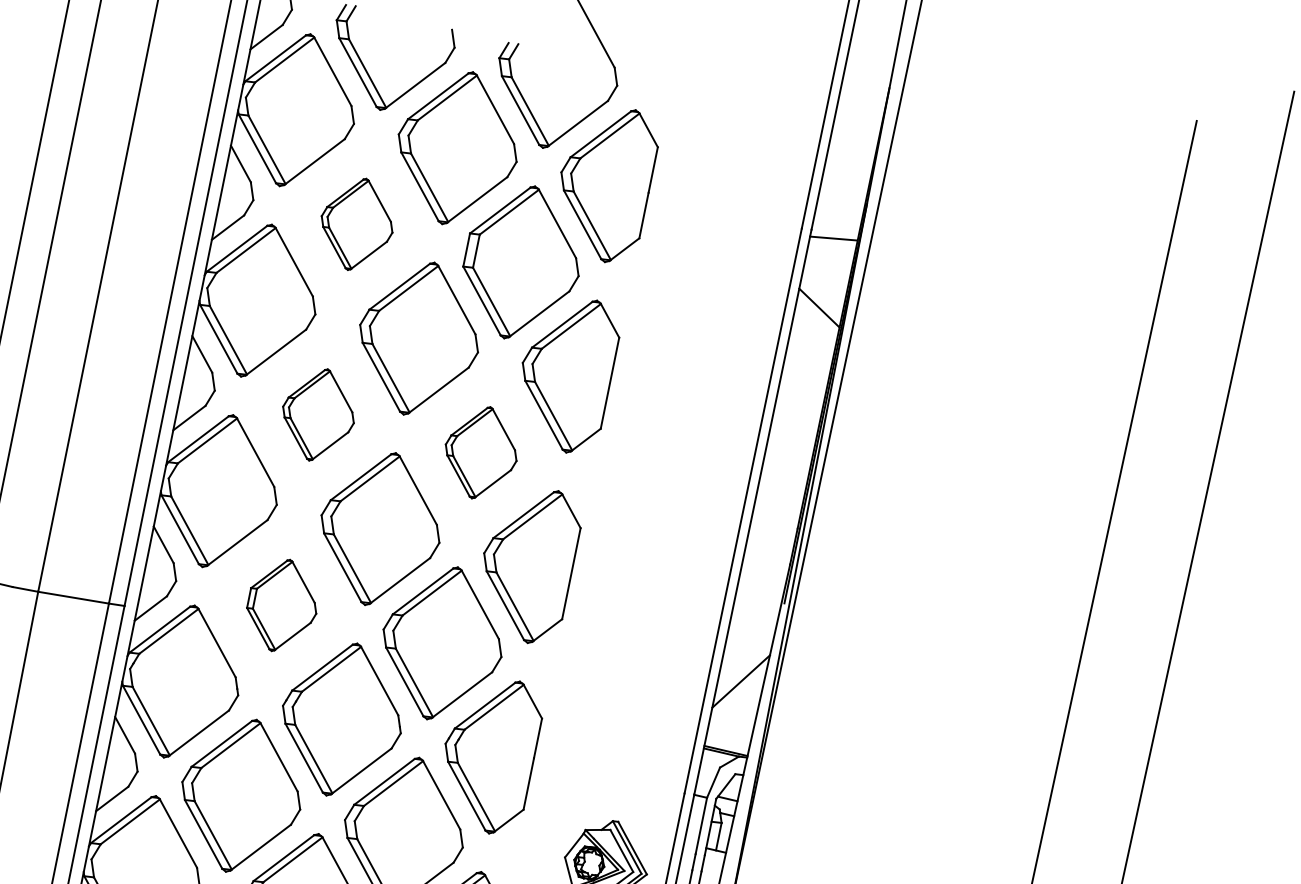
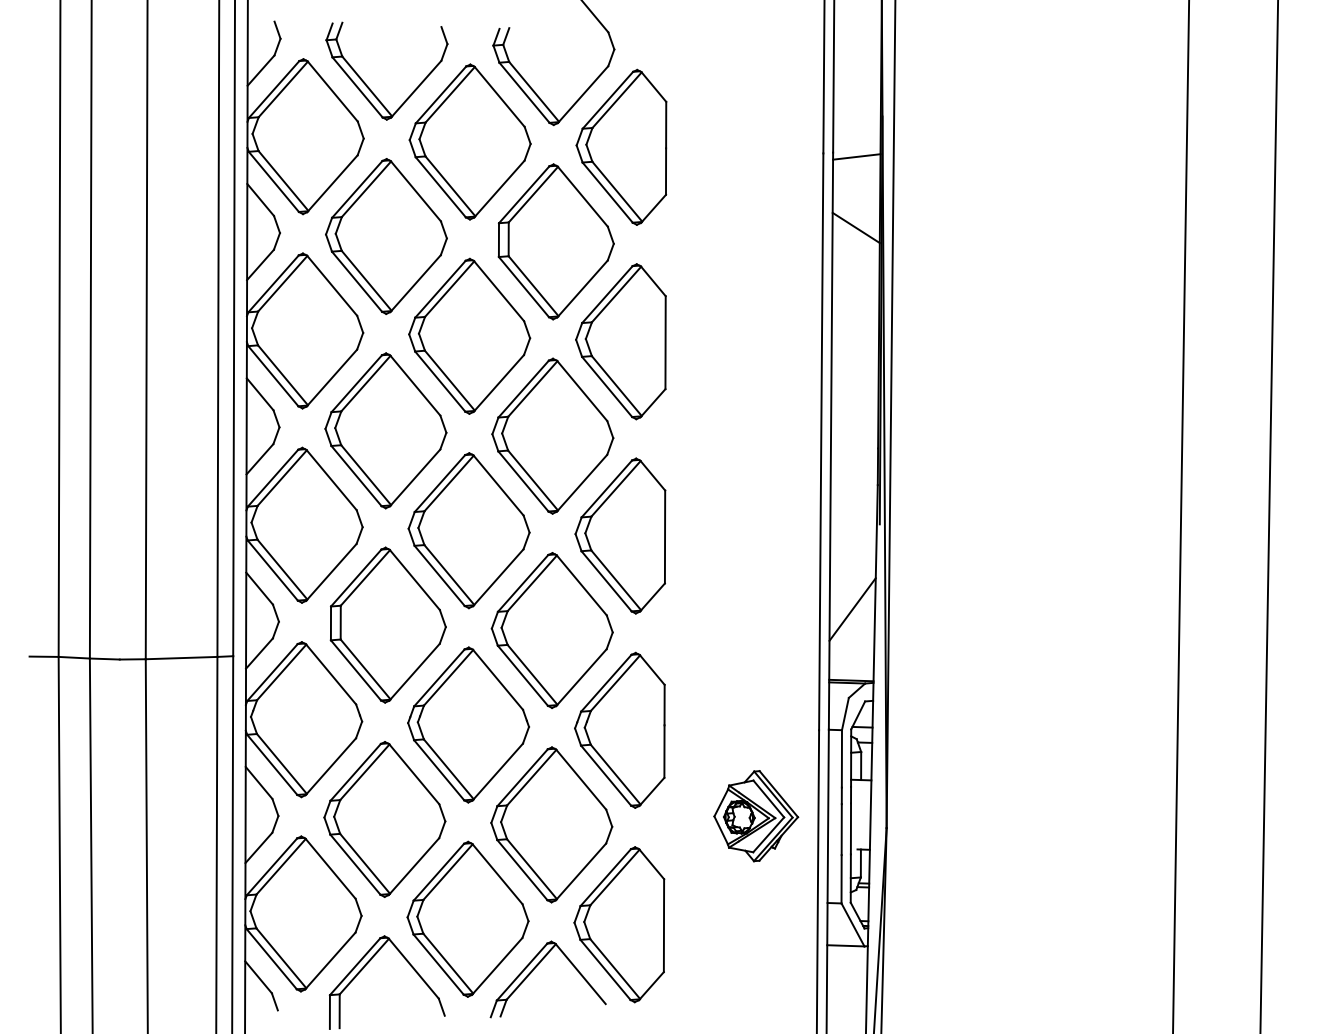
part: (357, 224) -> (386, 236), size x1.67
part: (318, 414) -> (385, 430), size x1.67
part: (480, 452) -> (552, 435), size x1.67
part: (282, 605) -> (387, 624), size x1.67

